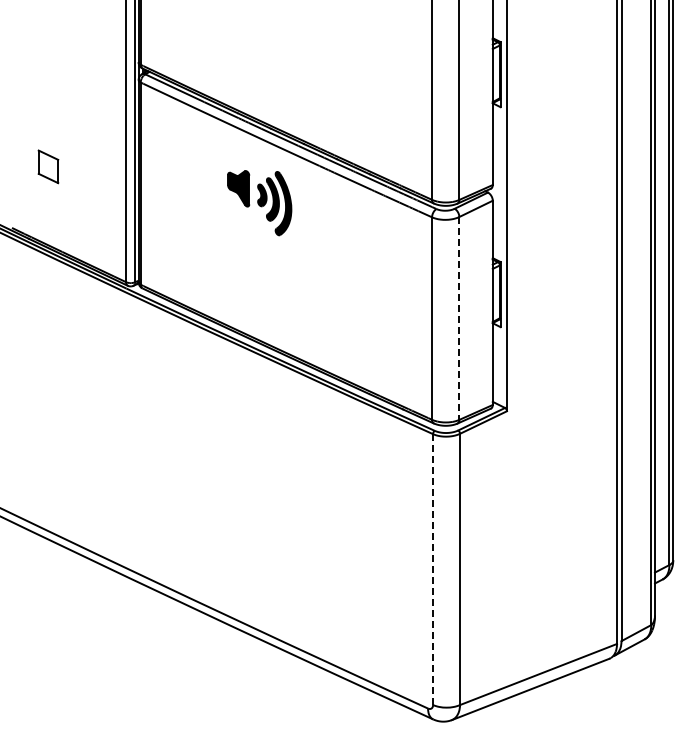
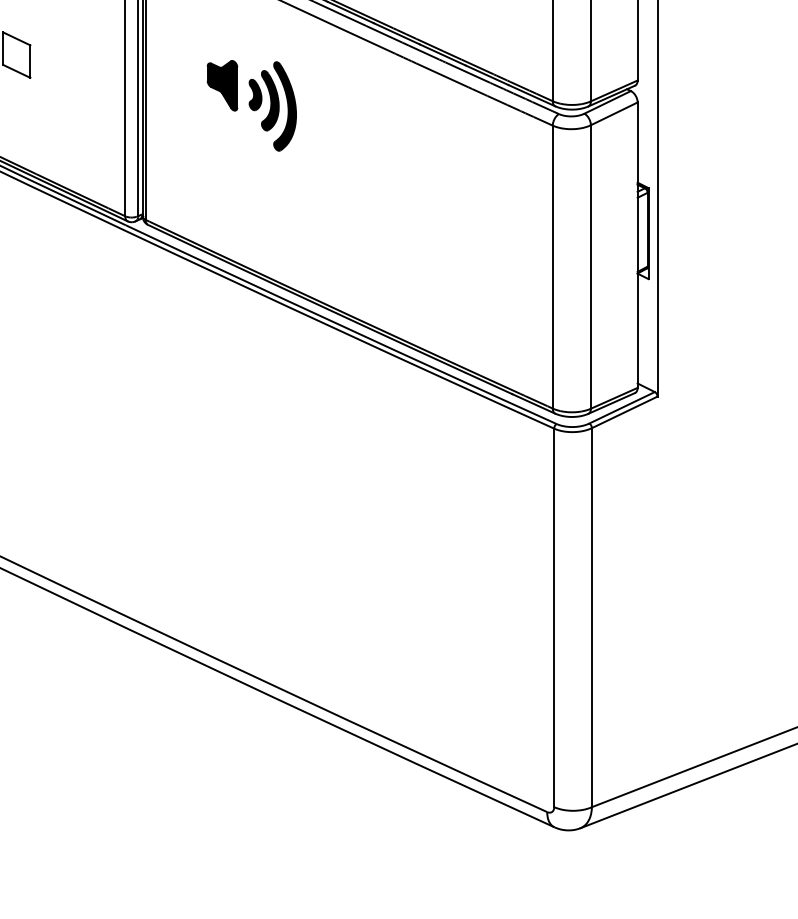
part: (259, 203) -> (251, 106), moved
line: (459, 318) -> (591, 267), dashed -> solid
line: (433, 569) -> (554, 617), dashed -> solid

